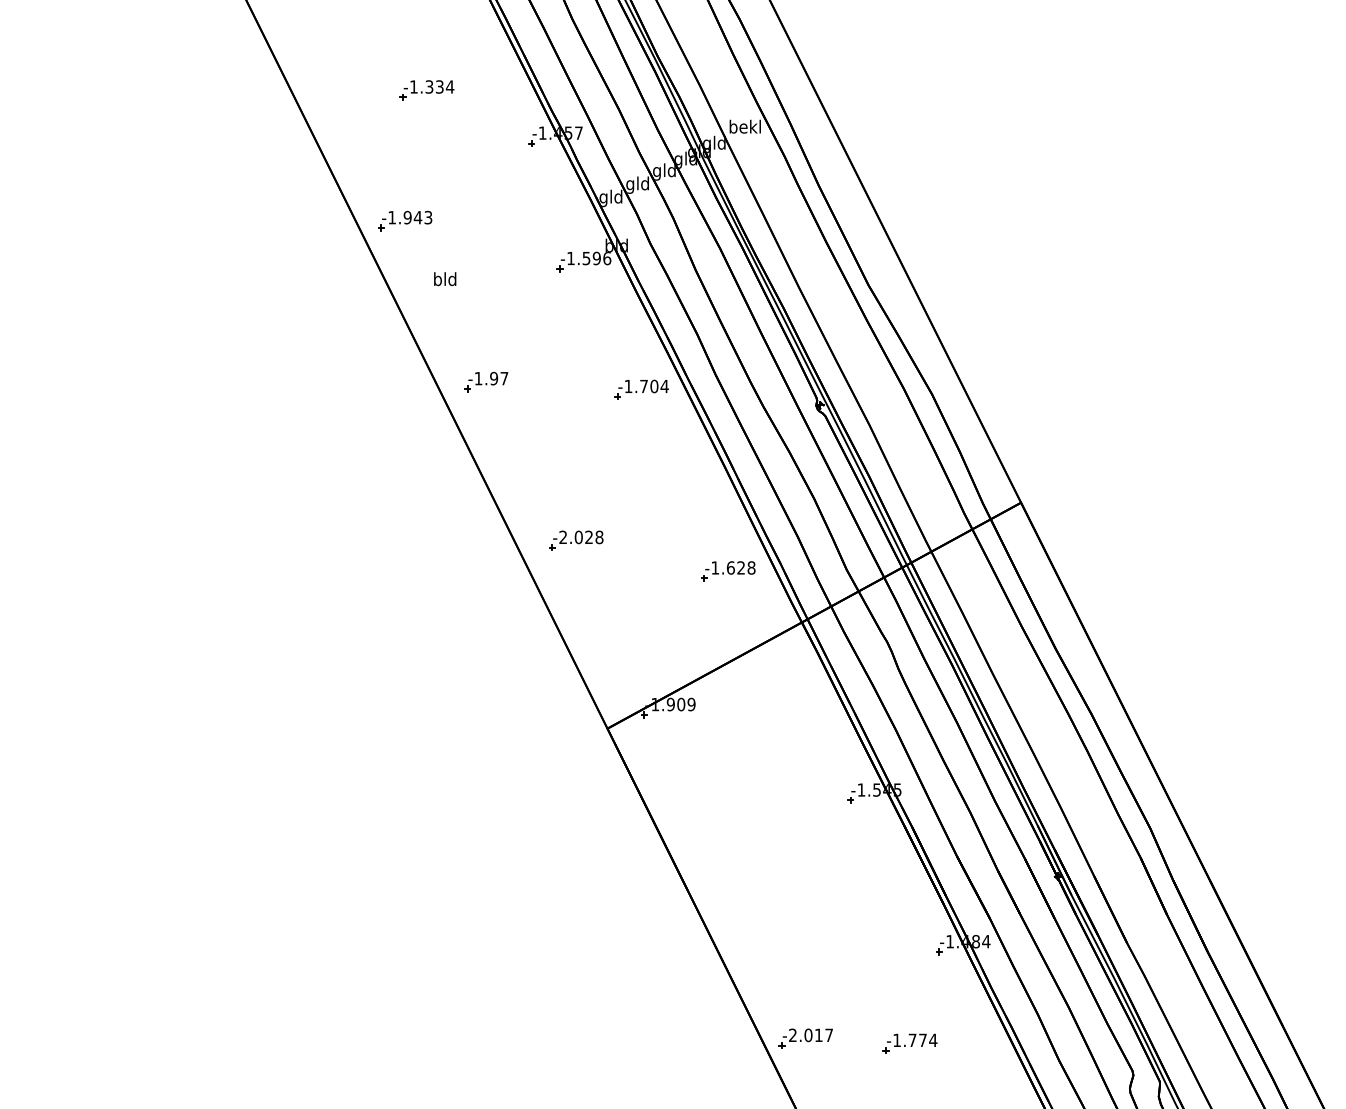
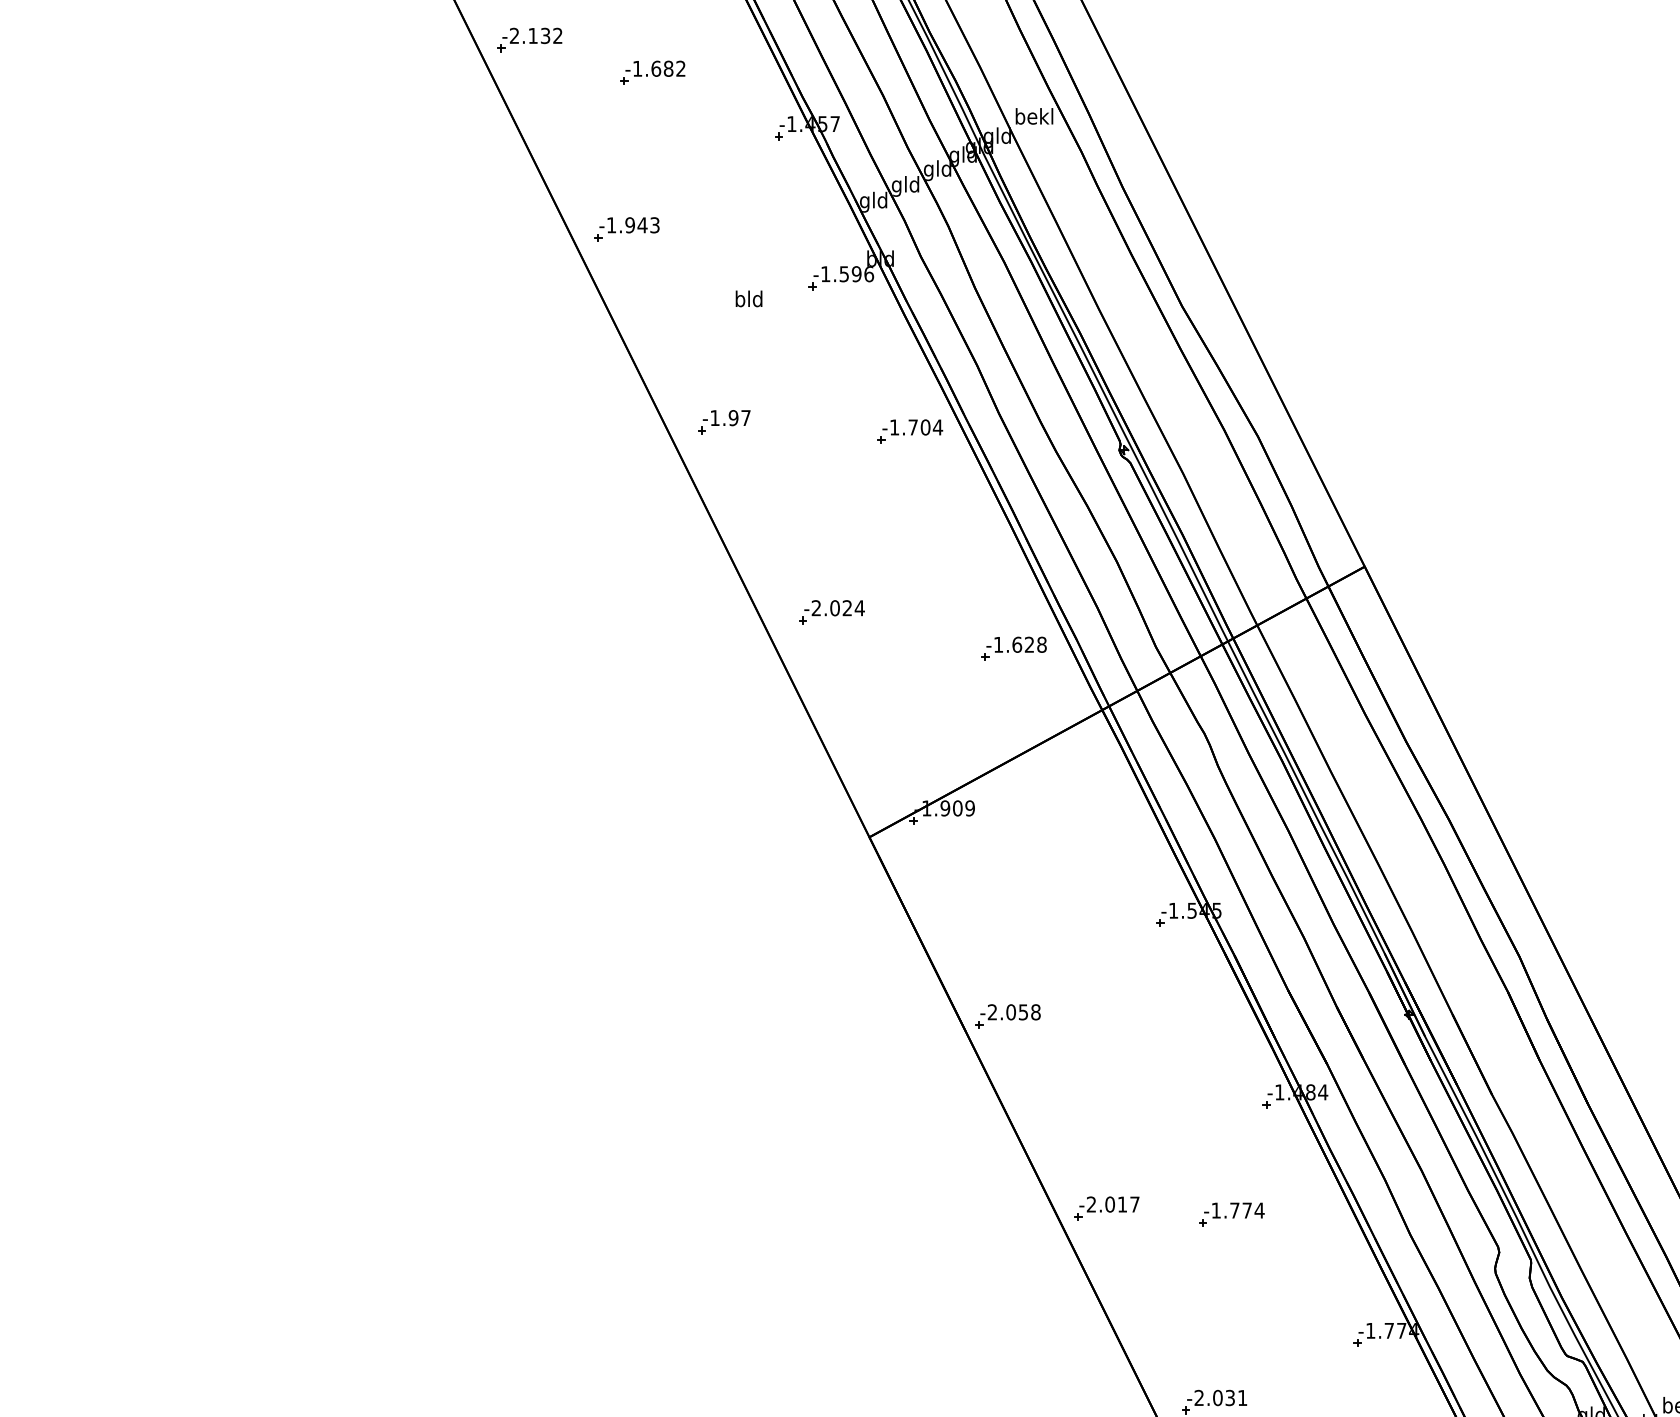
part: (323, 62) -> (529, 39), added
text: (439, 86) -> (668, 68), -1.334 -> -1.682
text: (444, 278) -> (748, 298), moved
text: (599, 537) -> (859, 608), -2.028 -> -2.024
part: (722, 878) -> (1007, 1016), added

